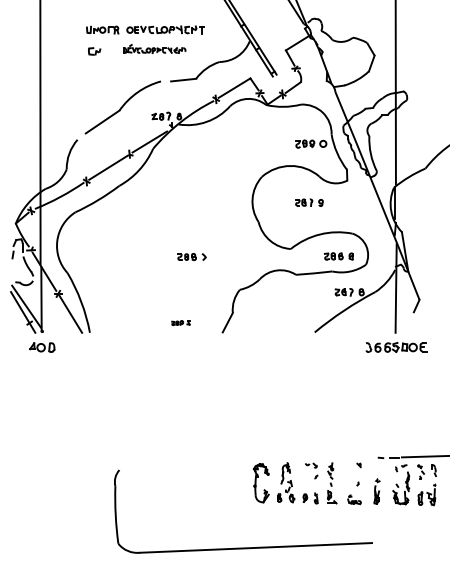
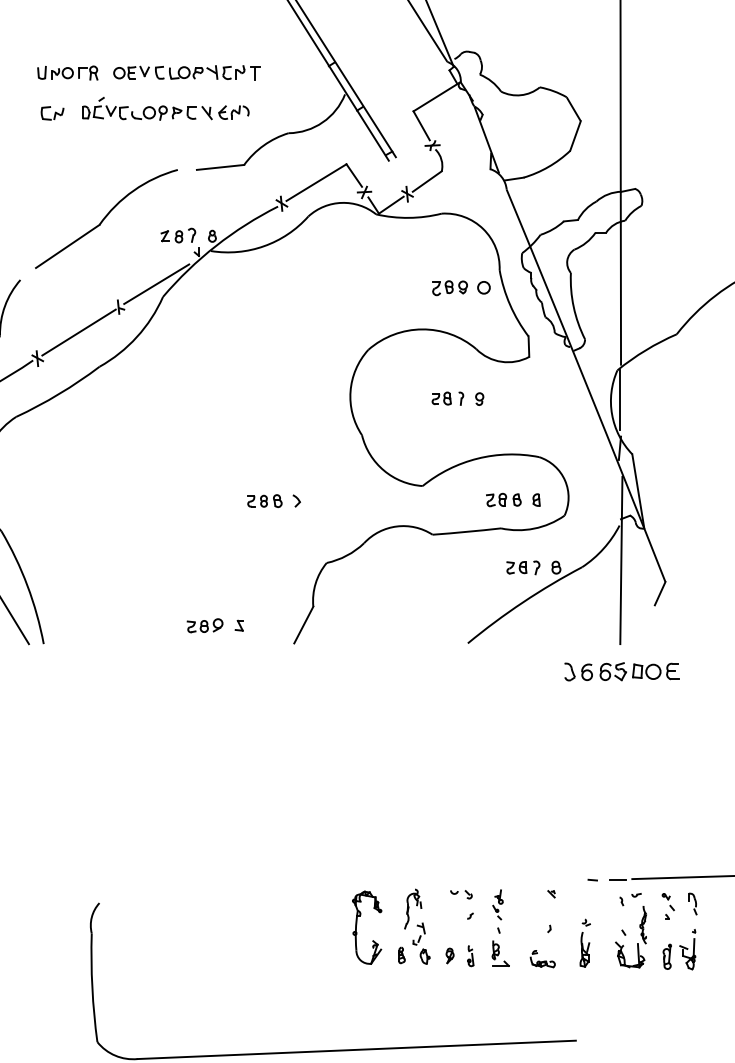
part: (154, 48) -> (165, 107), size x1.43
part: (191, 257) -> (273, 502), moved
part: (180, 322) -> (214, 624), size x1.67

